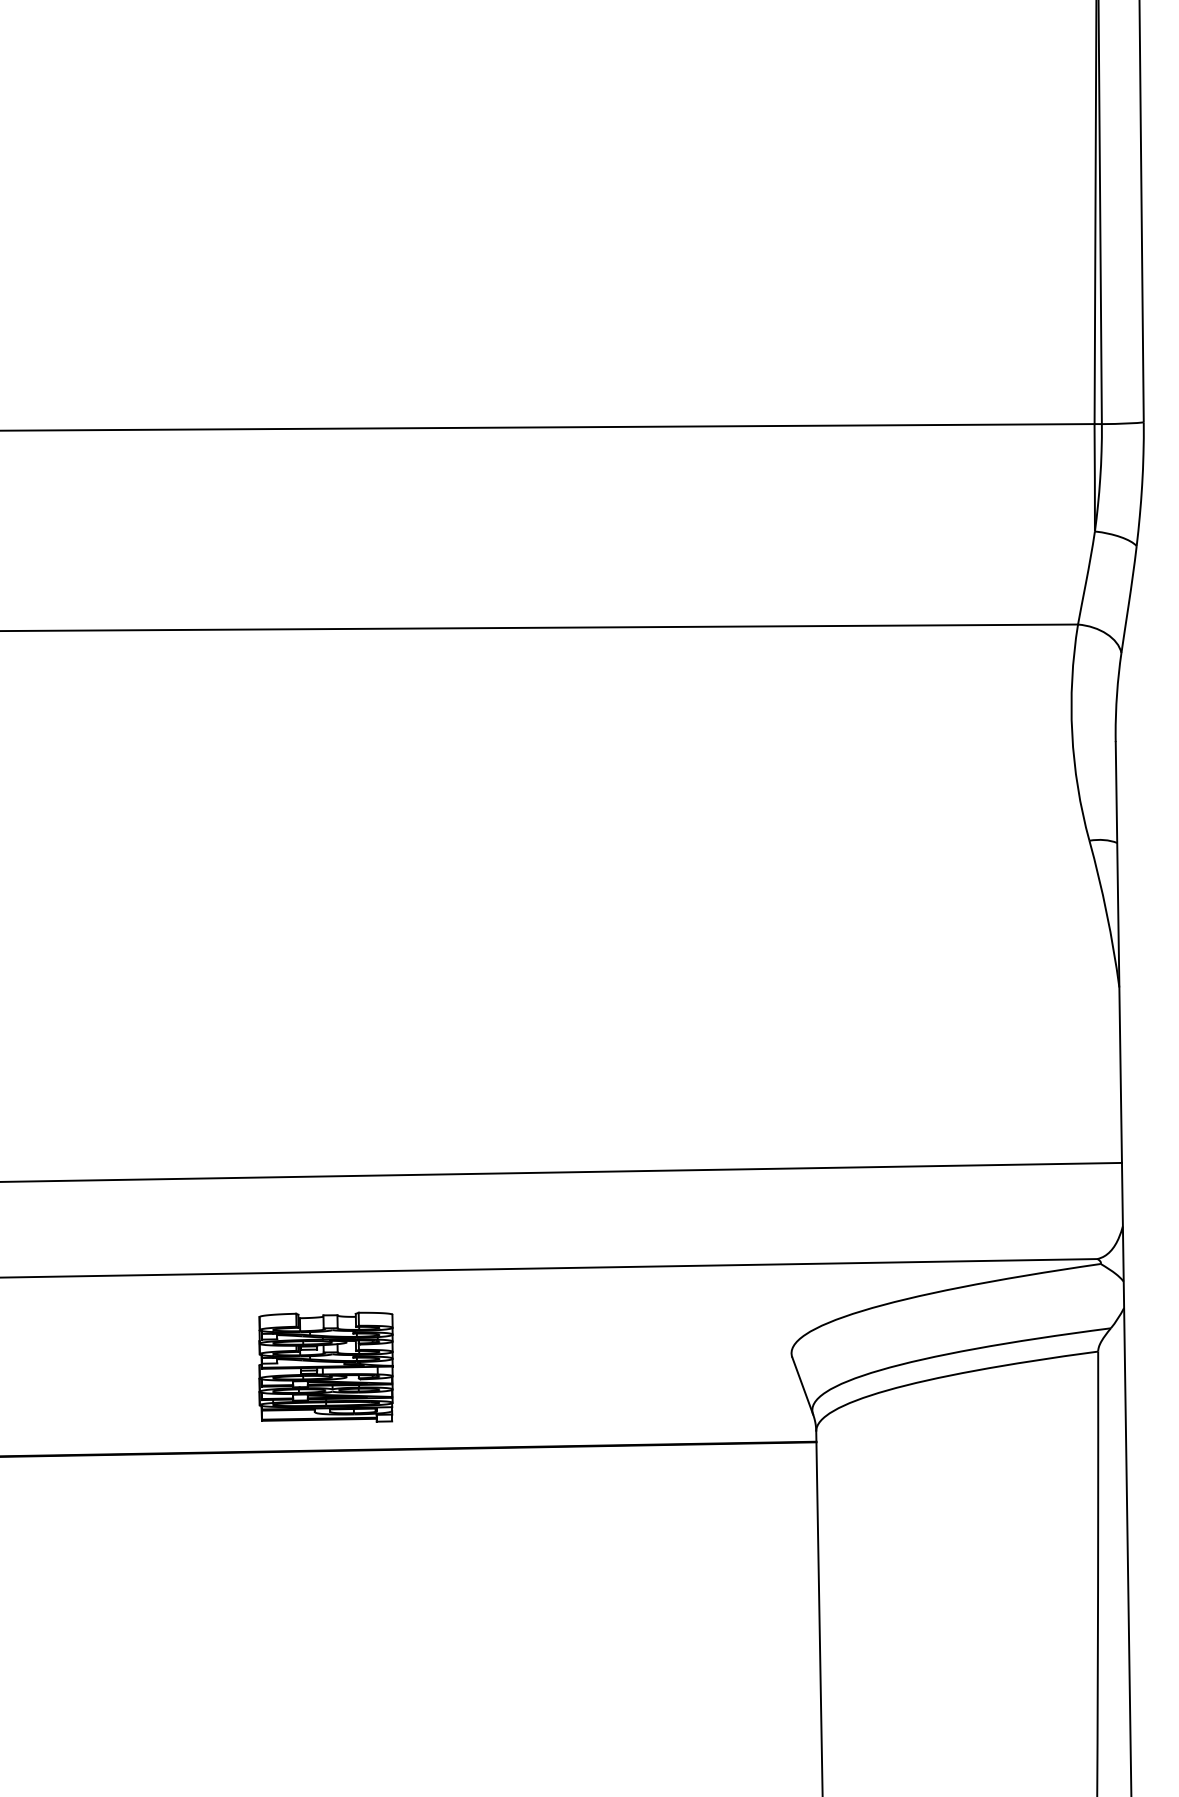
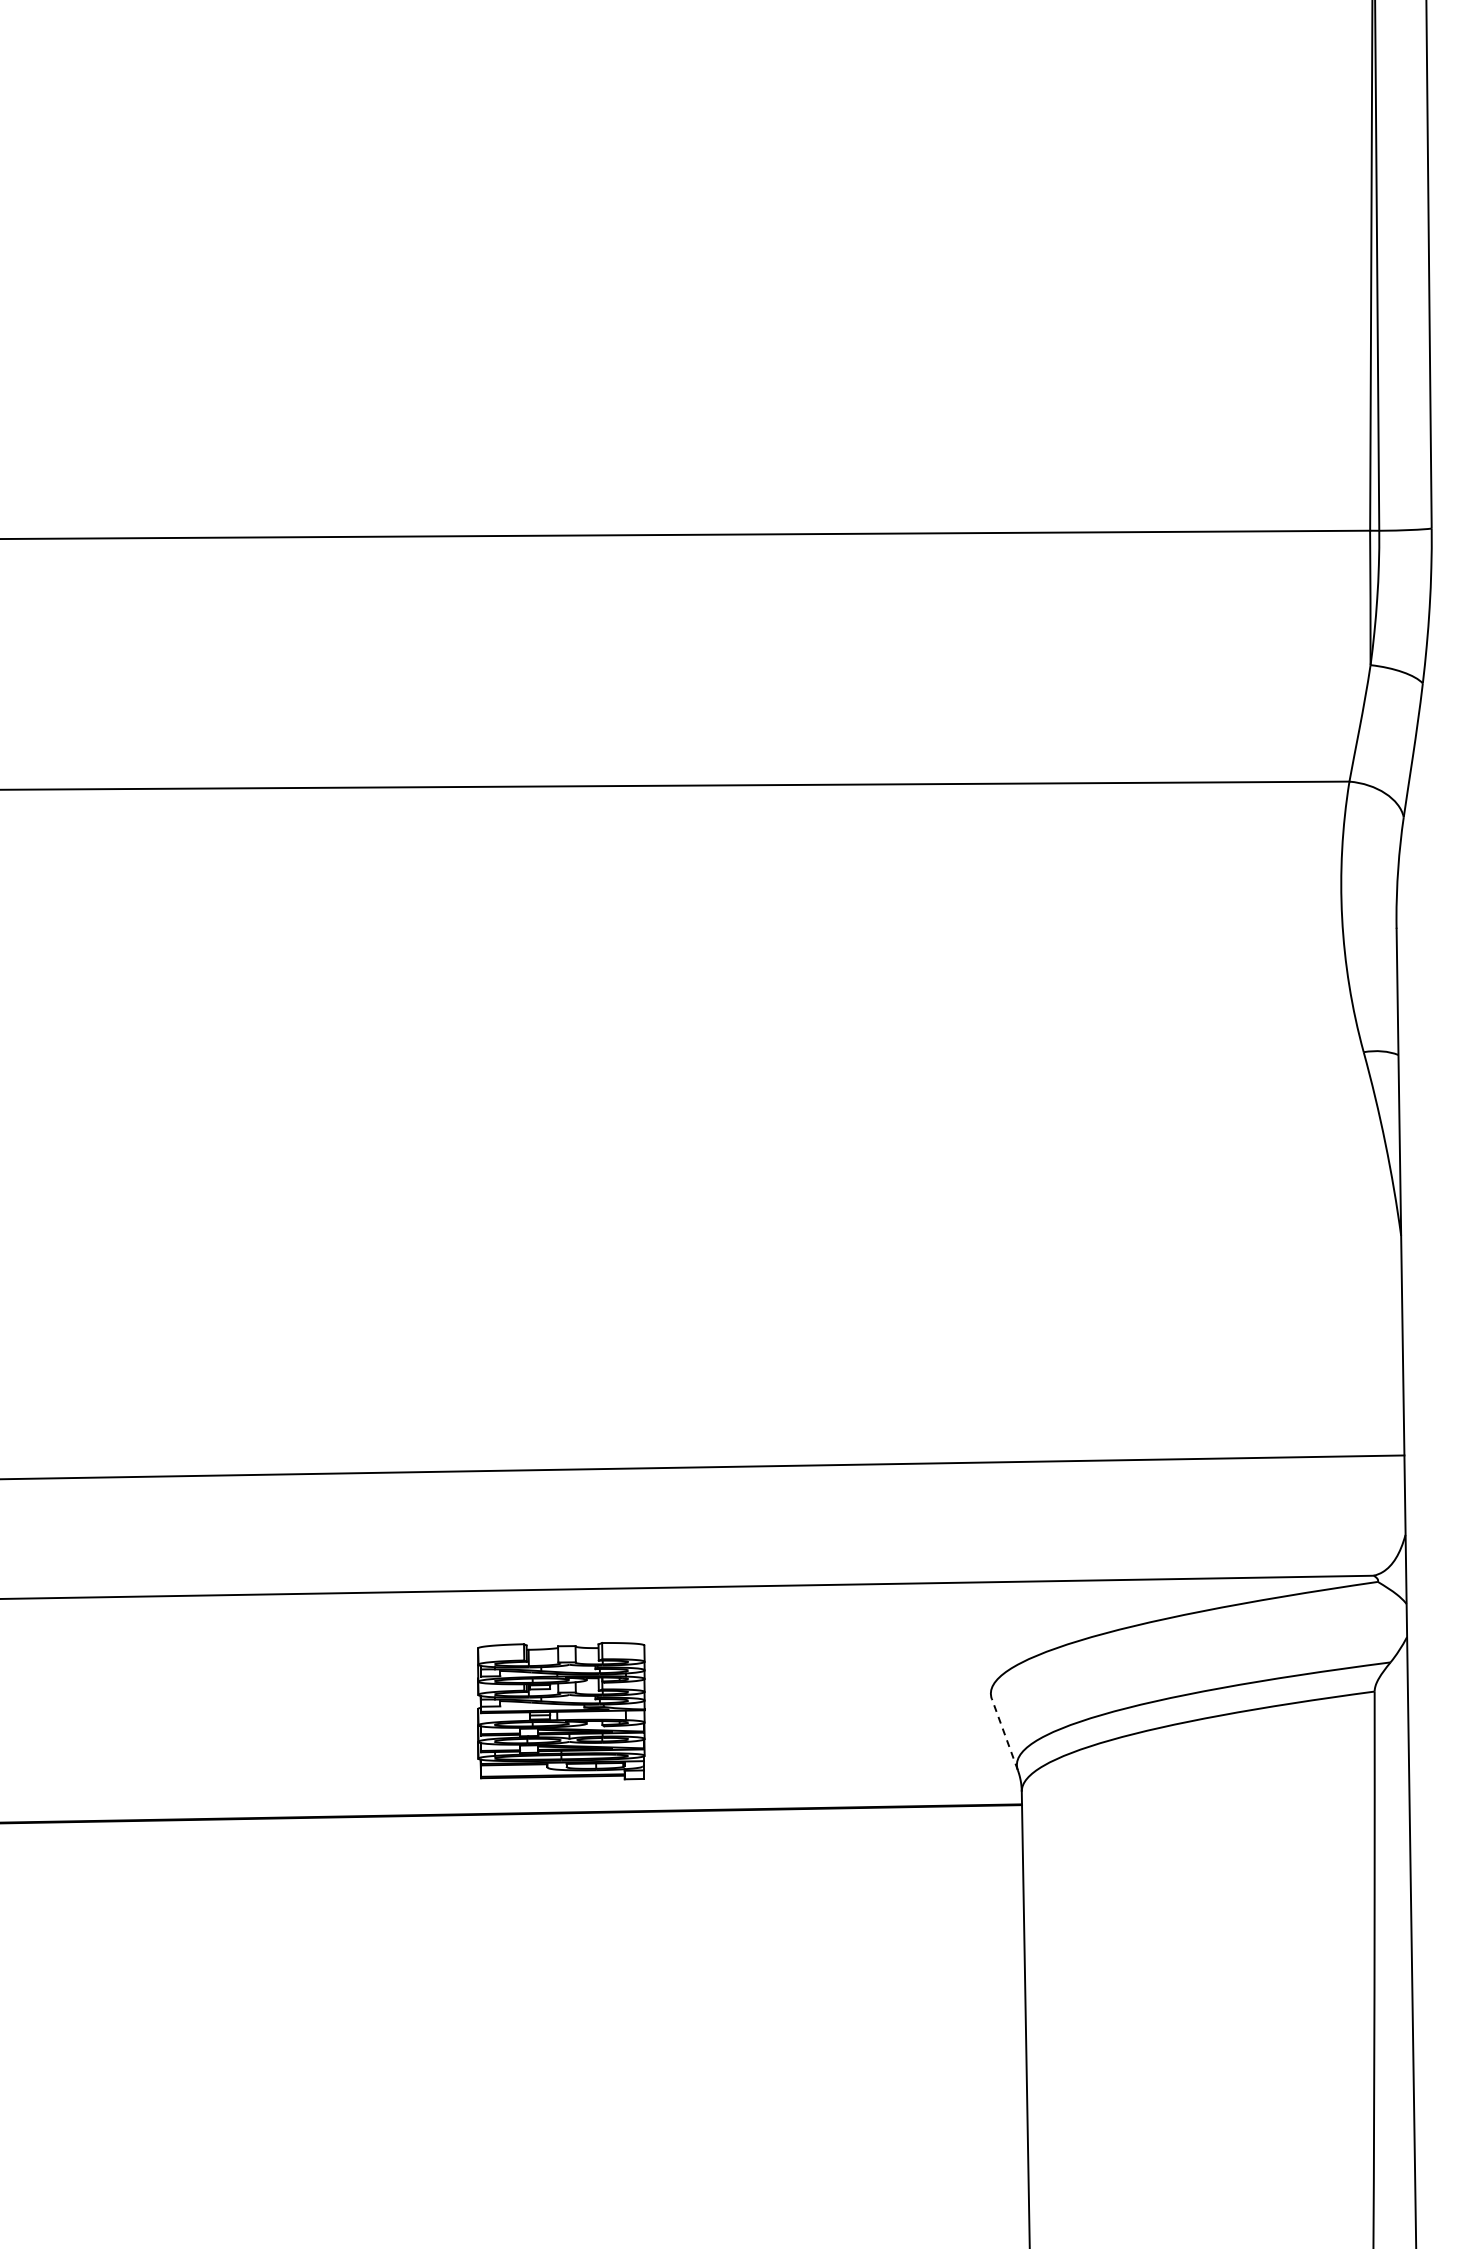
part: (326, 1367) -> (561, 1711), moved
line: (802, 1385) -> (1004, 1734), solid -> dashed

